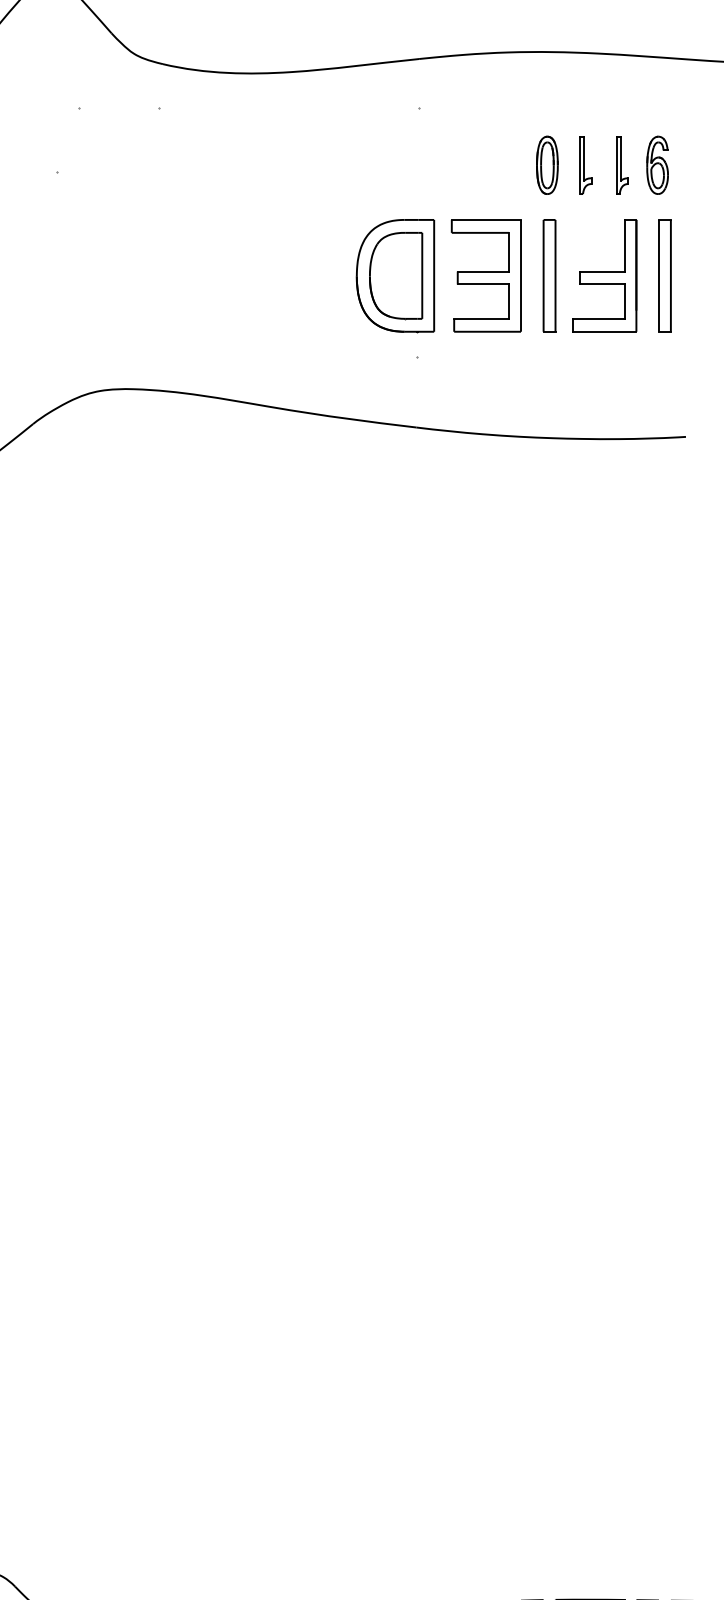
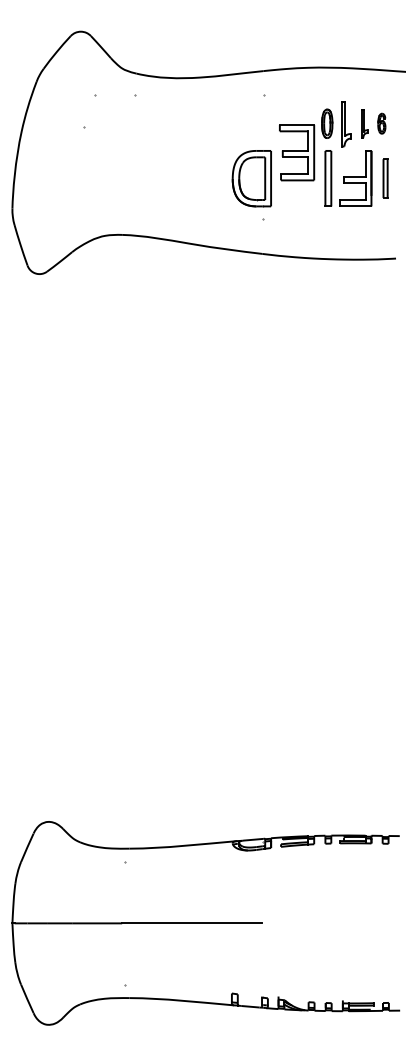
part: (584, 164) -> (345, 123), size x1.6
part: (656, 164) -> (381, 123), size x0.7
part: (487, 275) -> (297, 152), moved
part: (664, 275) -> (385, 178), size x0.7

